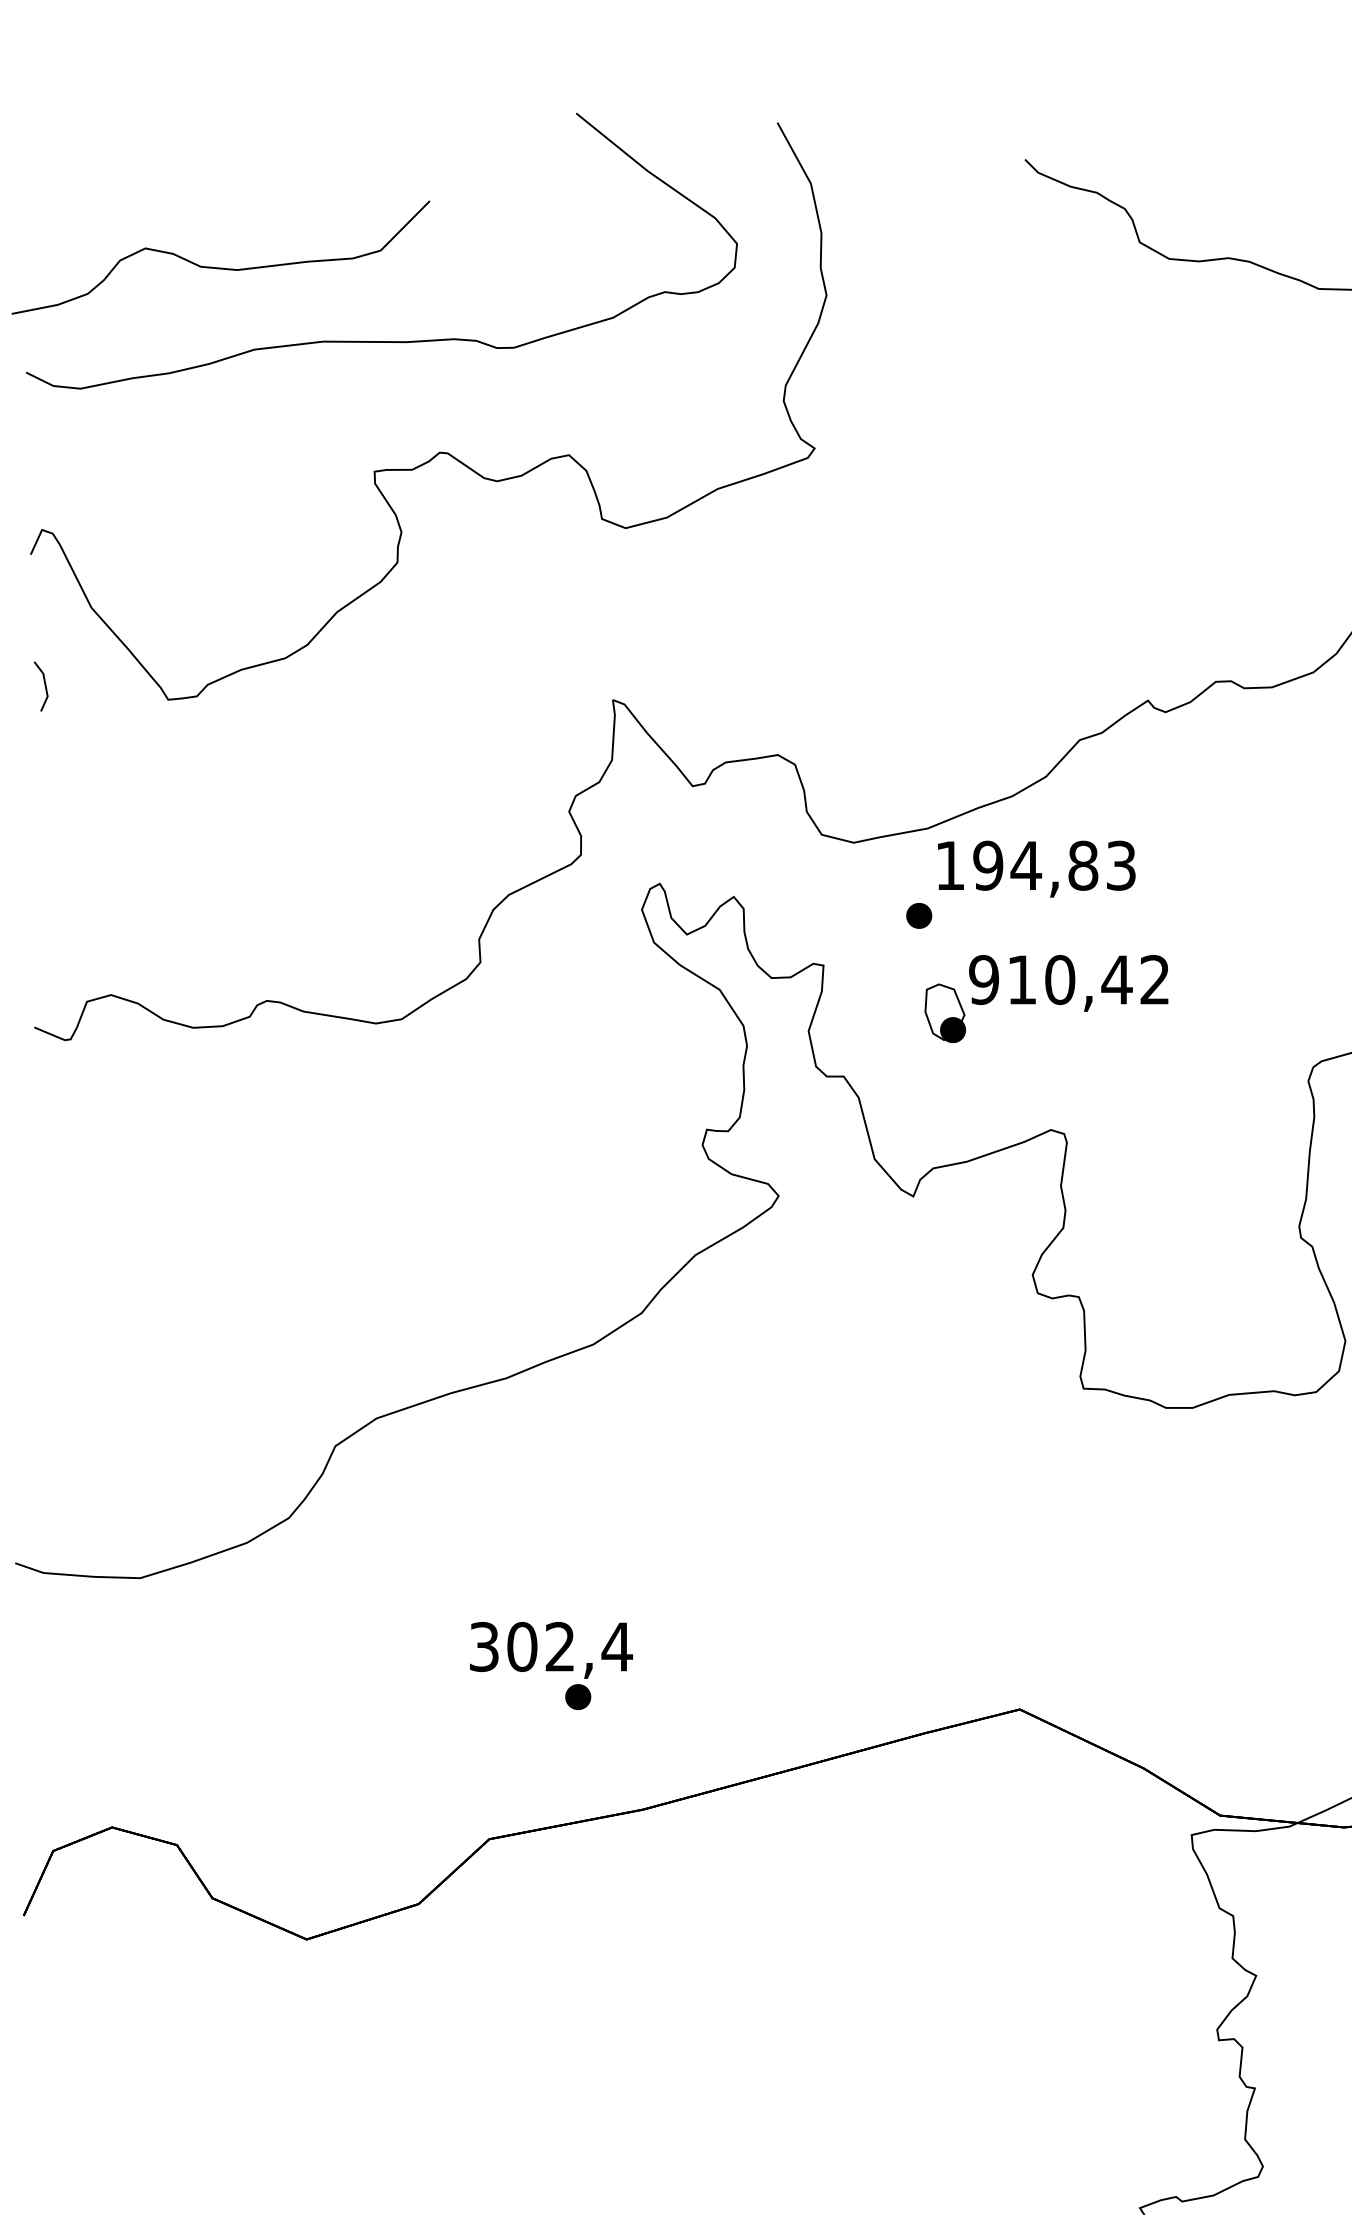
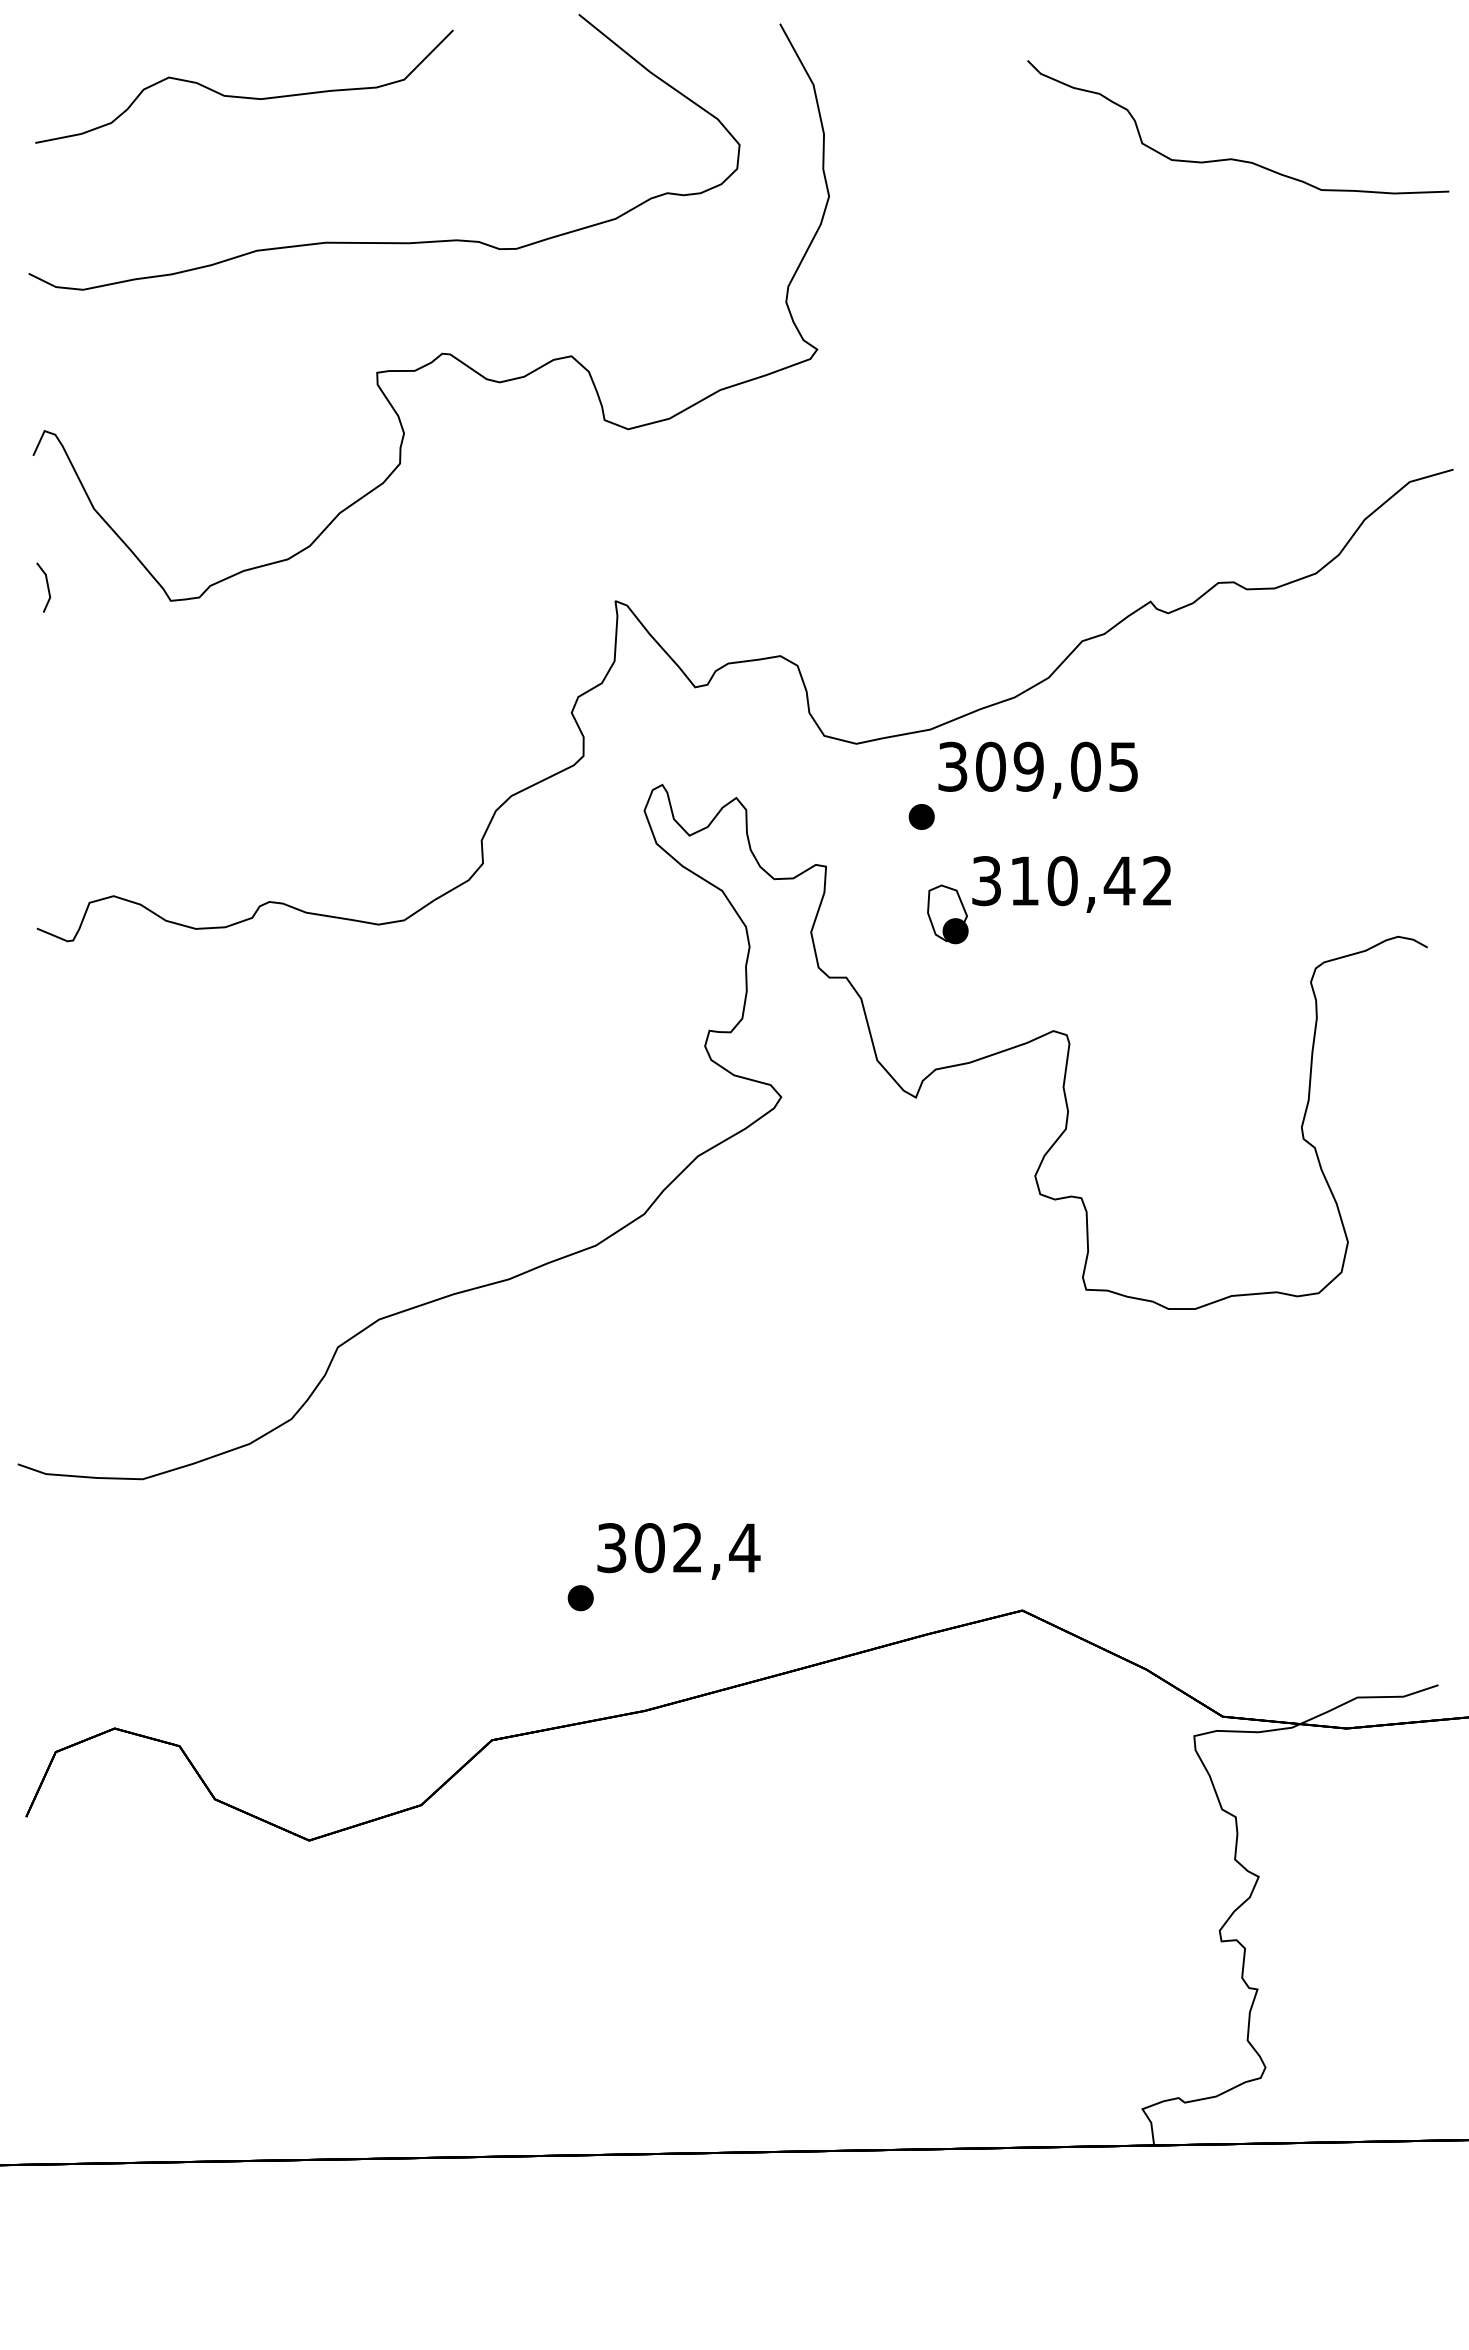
part: (220, 267) -> (244, 96), moved
text: (1035, 865) -> (1038, 766), 194,83 -> 309,05
text: (983, 980) -> (986, 881), 910,42 -> 310,42
text: (550, 1650) -> (678, 1551), moved

